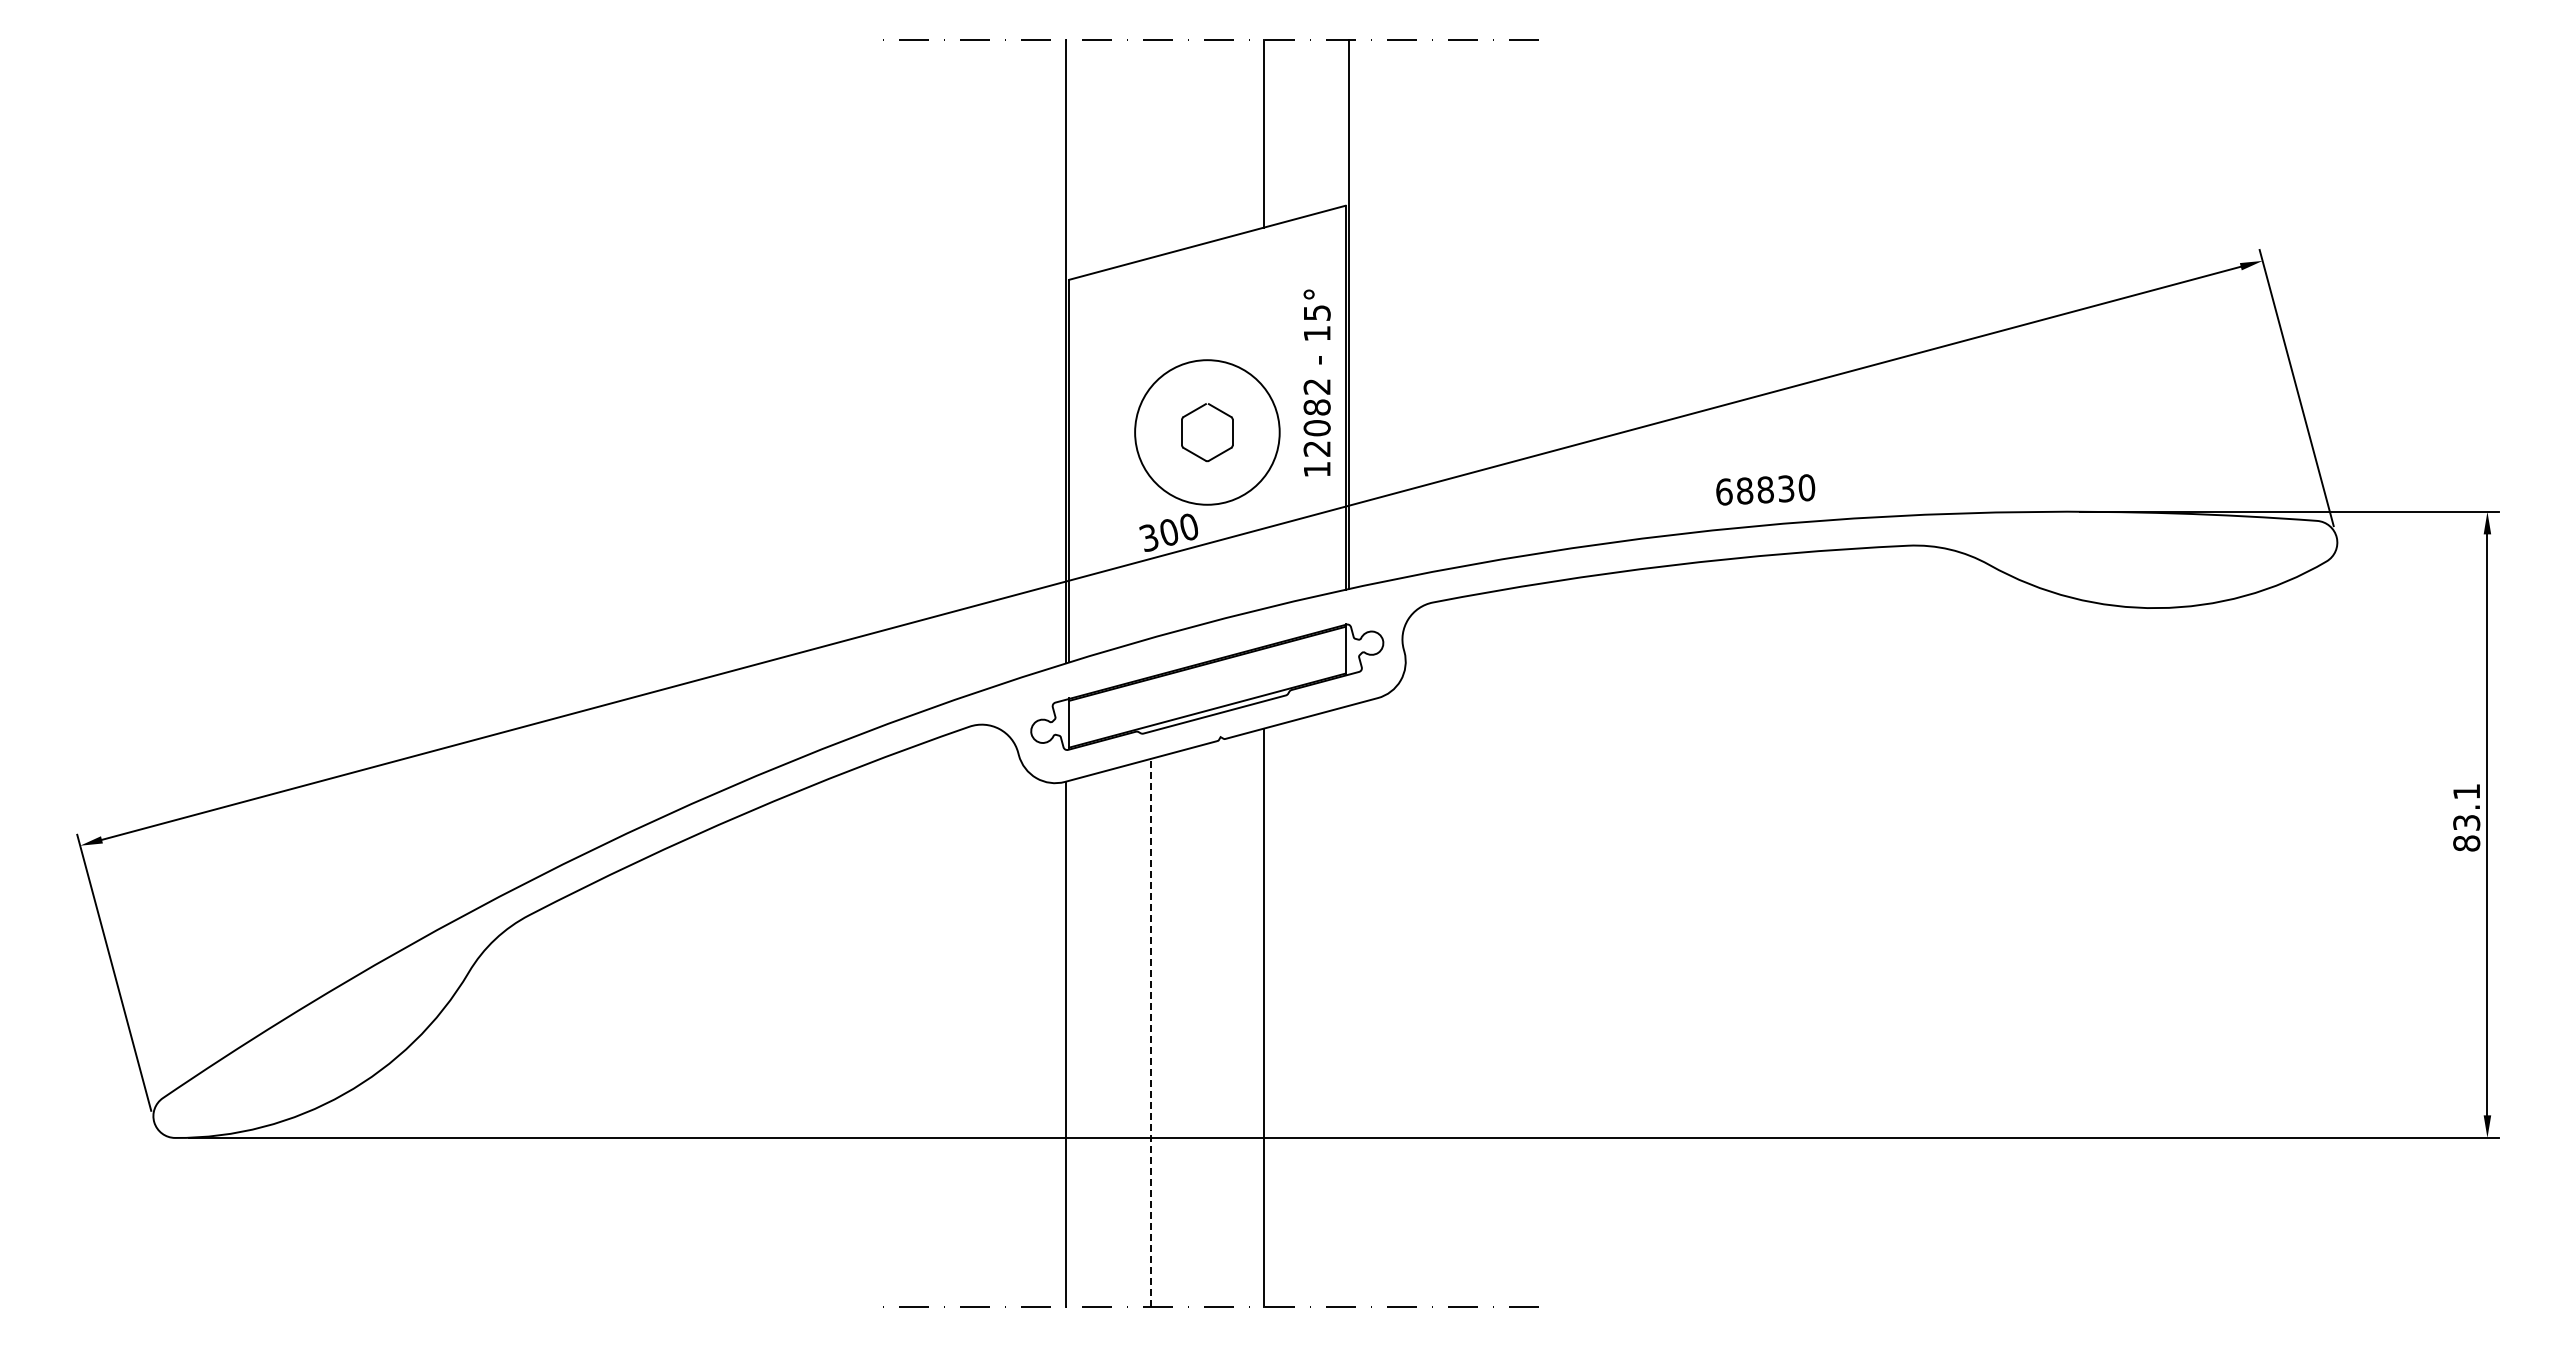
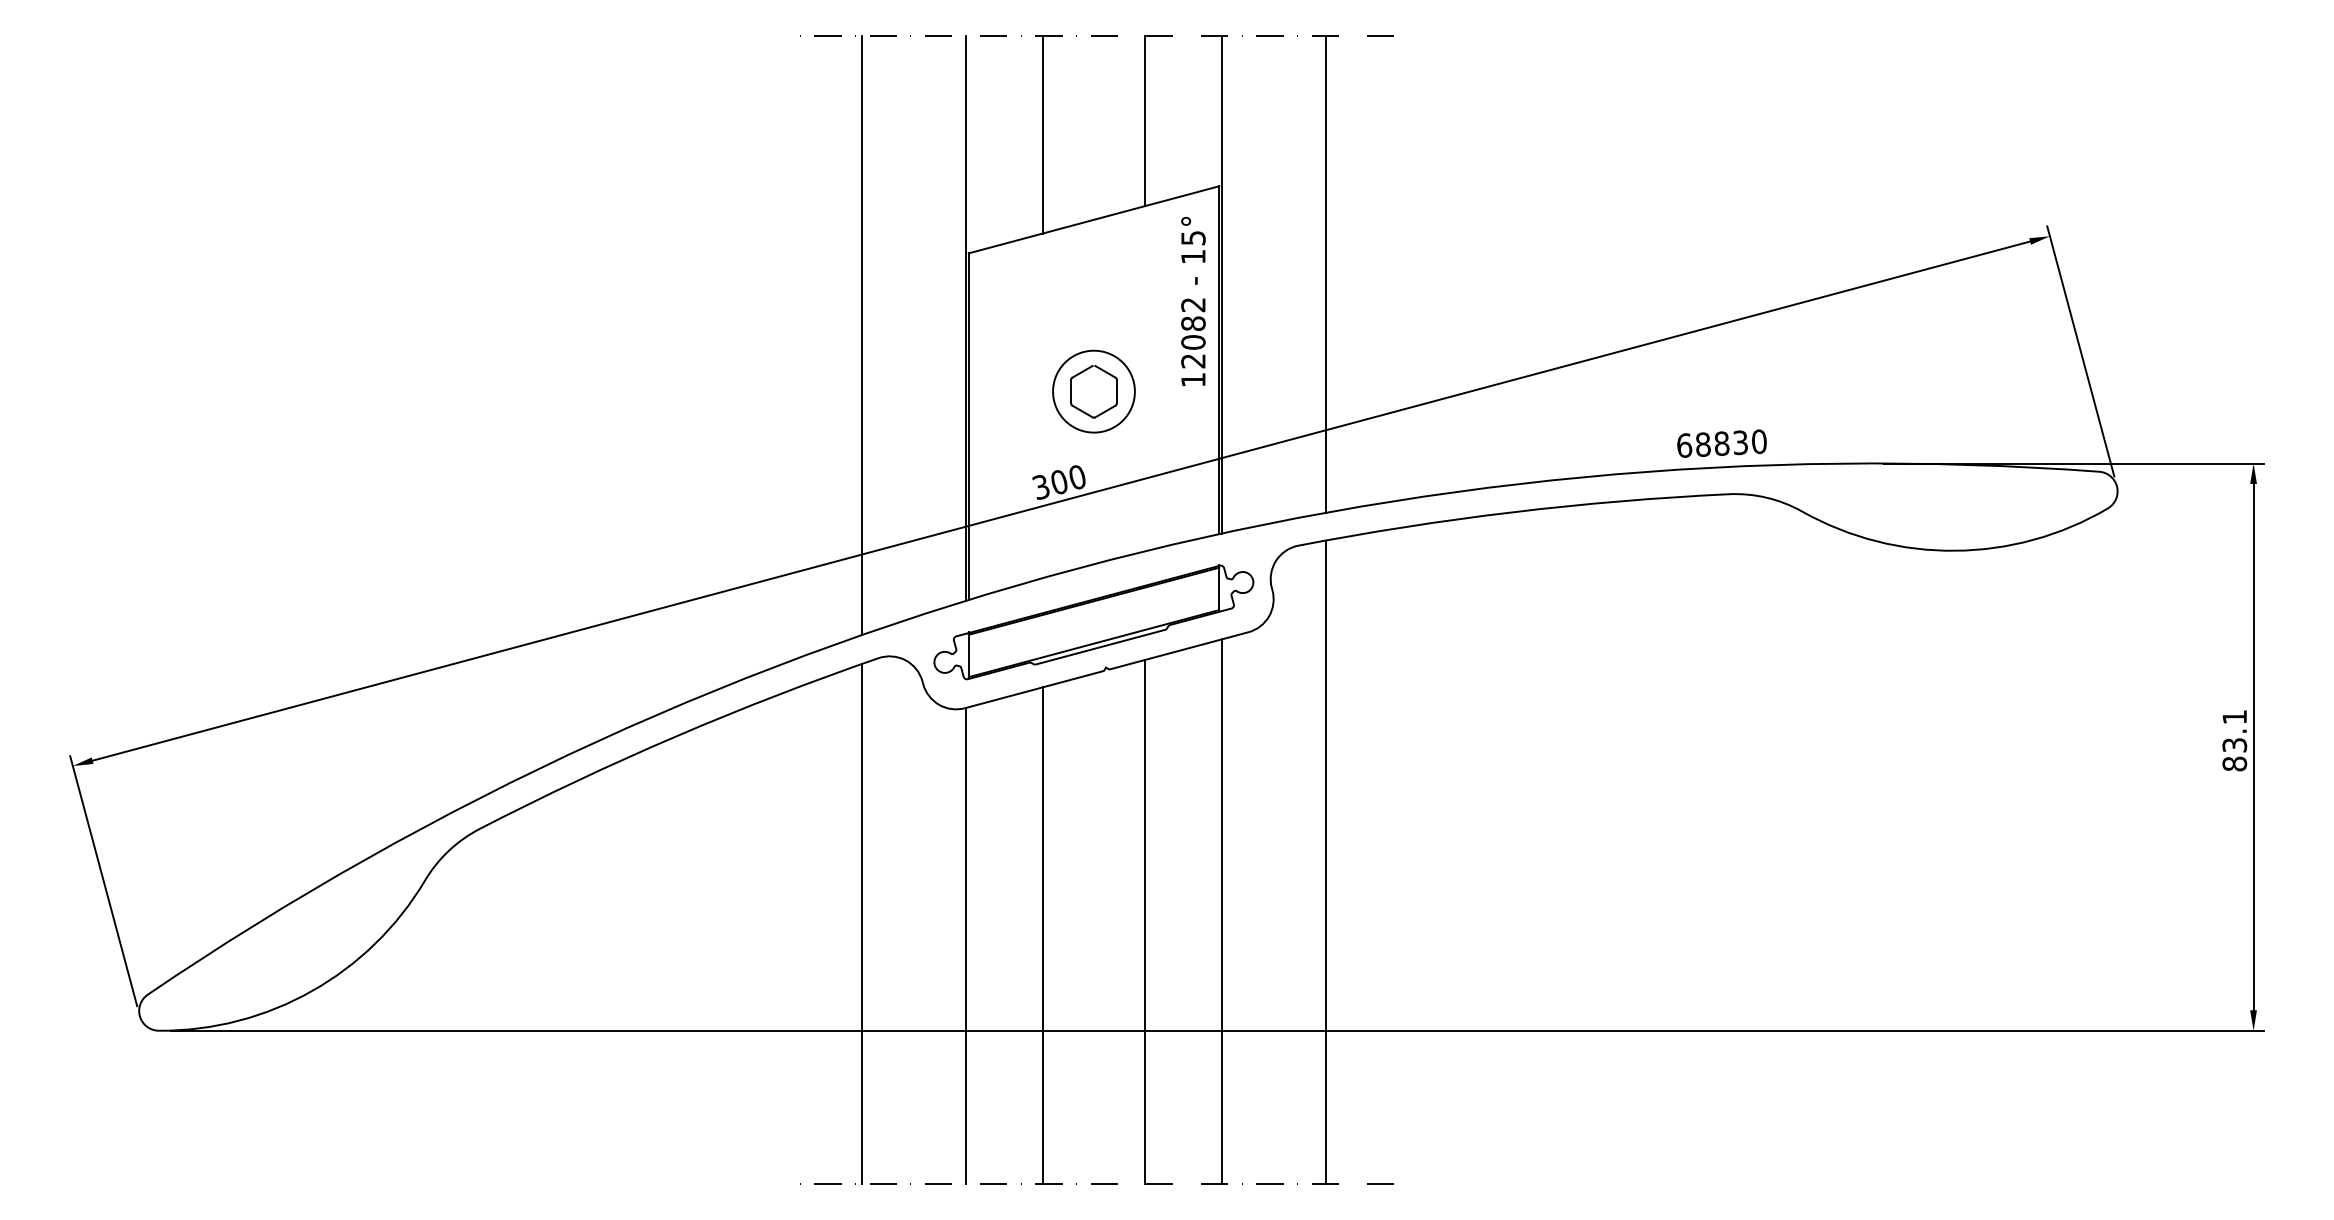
line: (1150, 148) -> (1042, 134), added
line: (1463, 303) -> (1325, 274), added
line: (951, 370) -> (862, 335), added
text: (1316, 382) -> (1192, 301), moved
circle: (1207, 432) -> (1094, 391), size x0.62
text: (1765, 489) -> (1721, 443), moved
line: (1463, 951) -> (1325, 861), added
line: (1348, 1005) -> (1221, 910), added
line: (951, 1019) -> (862, 923), added
line: (1150, 1032) -> (1042, 935), dashed -> solid

